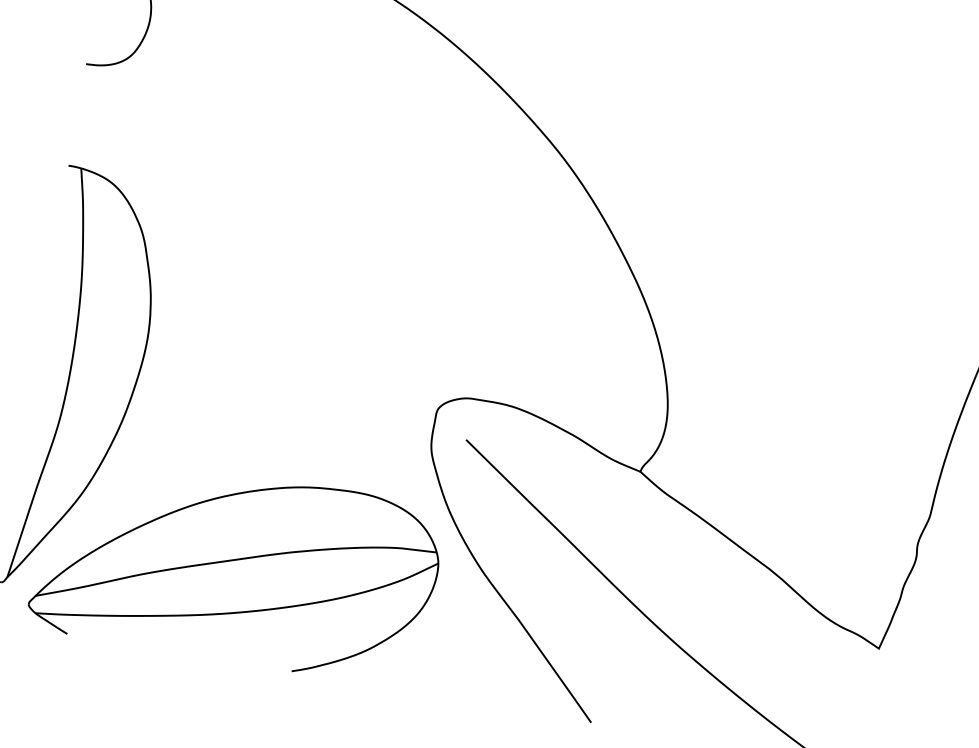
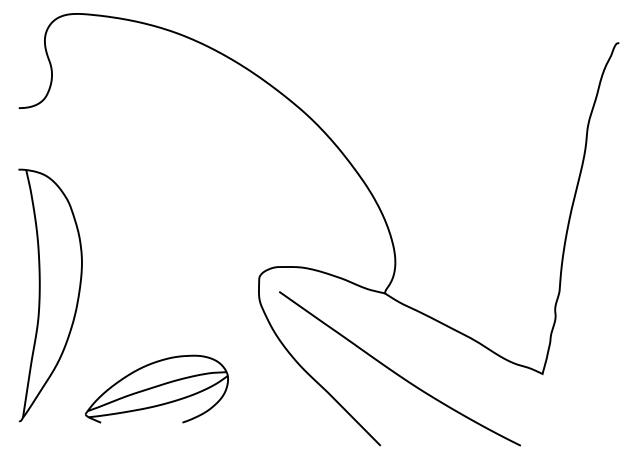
part: (236, 565) -> (156, 388), size x0.6

